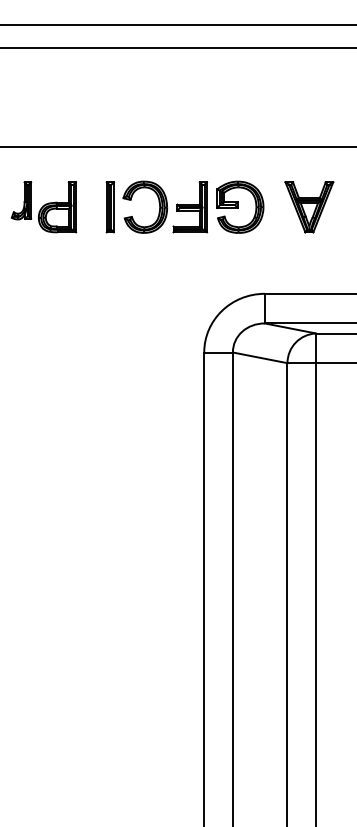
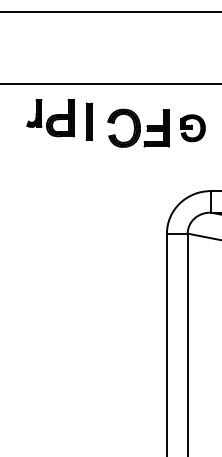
part: (240, 206) -> (193, 127), size x0.7
part: (43, 207) -> (50, 118), moved
part: (109, 207) -> (88, 121), moved

